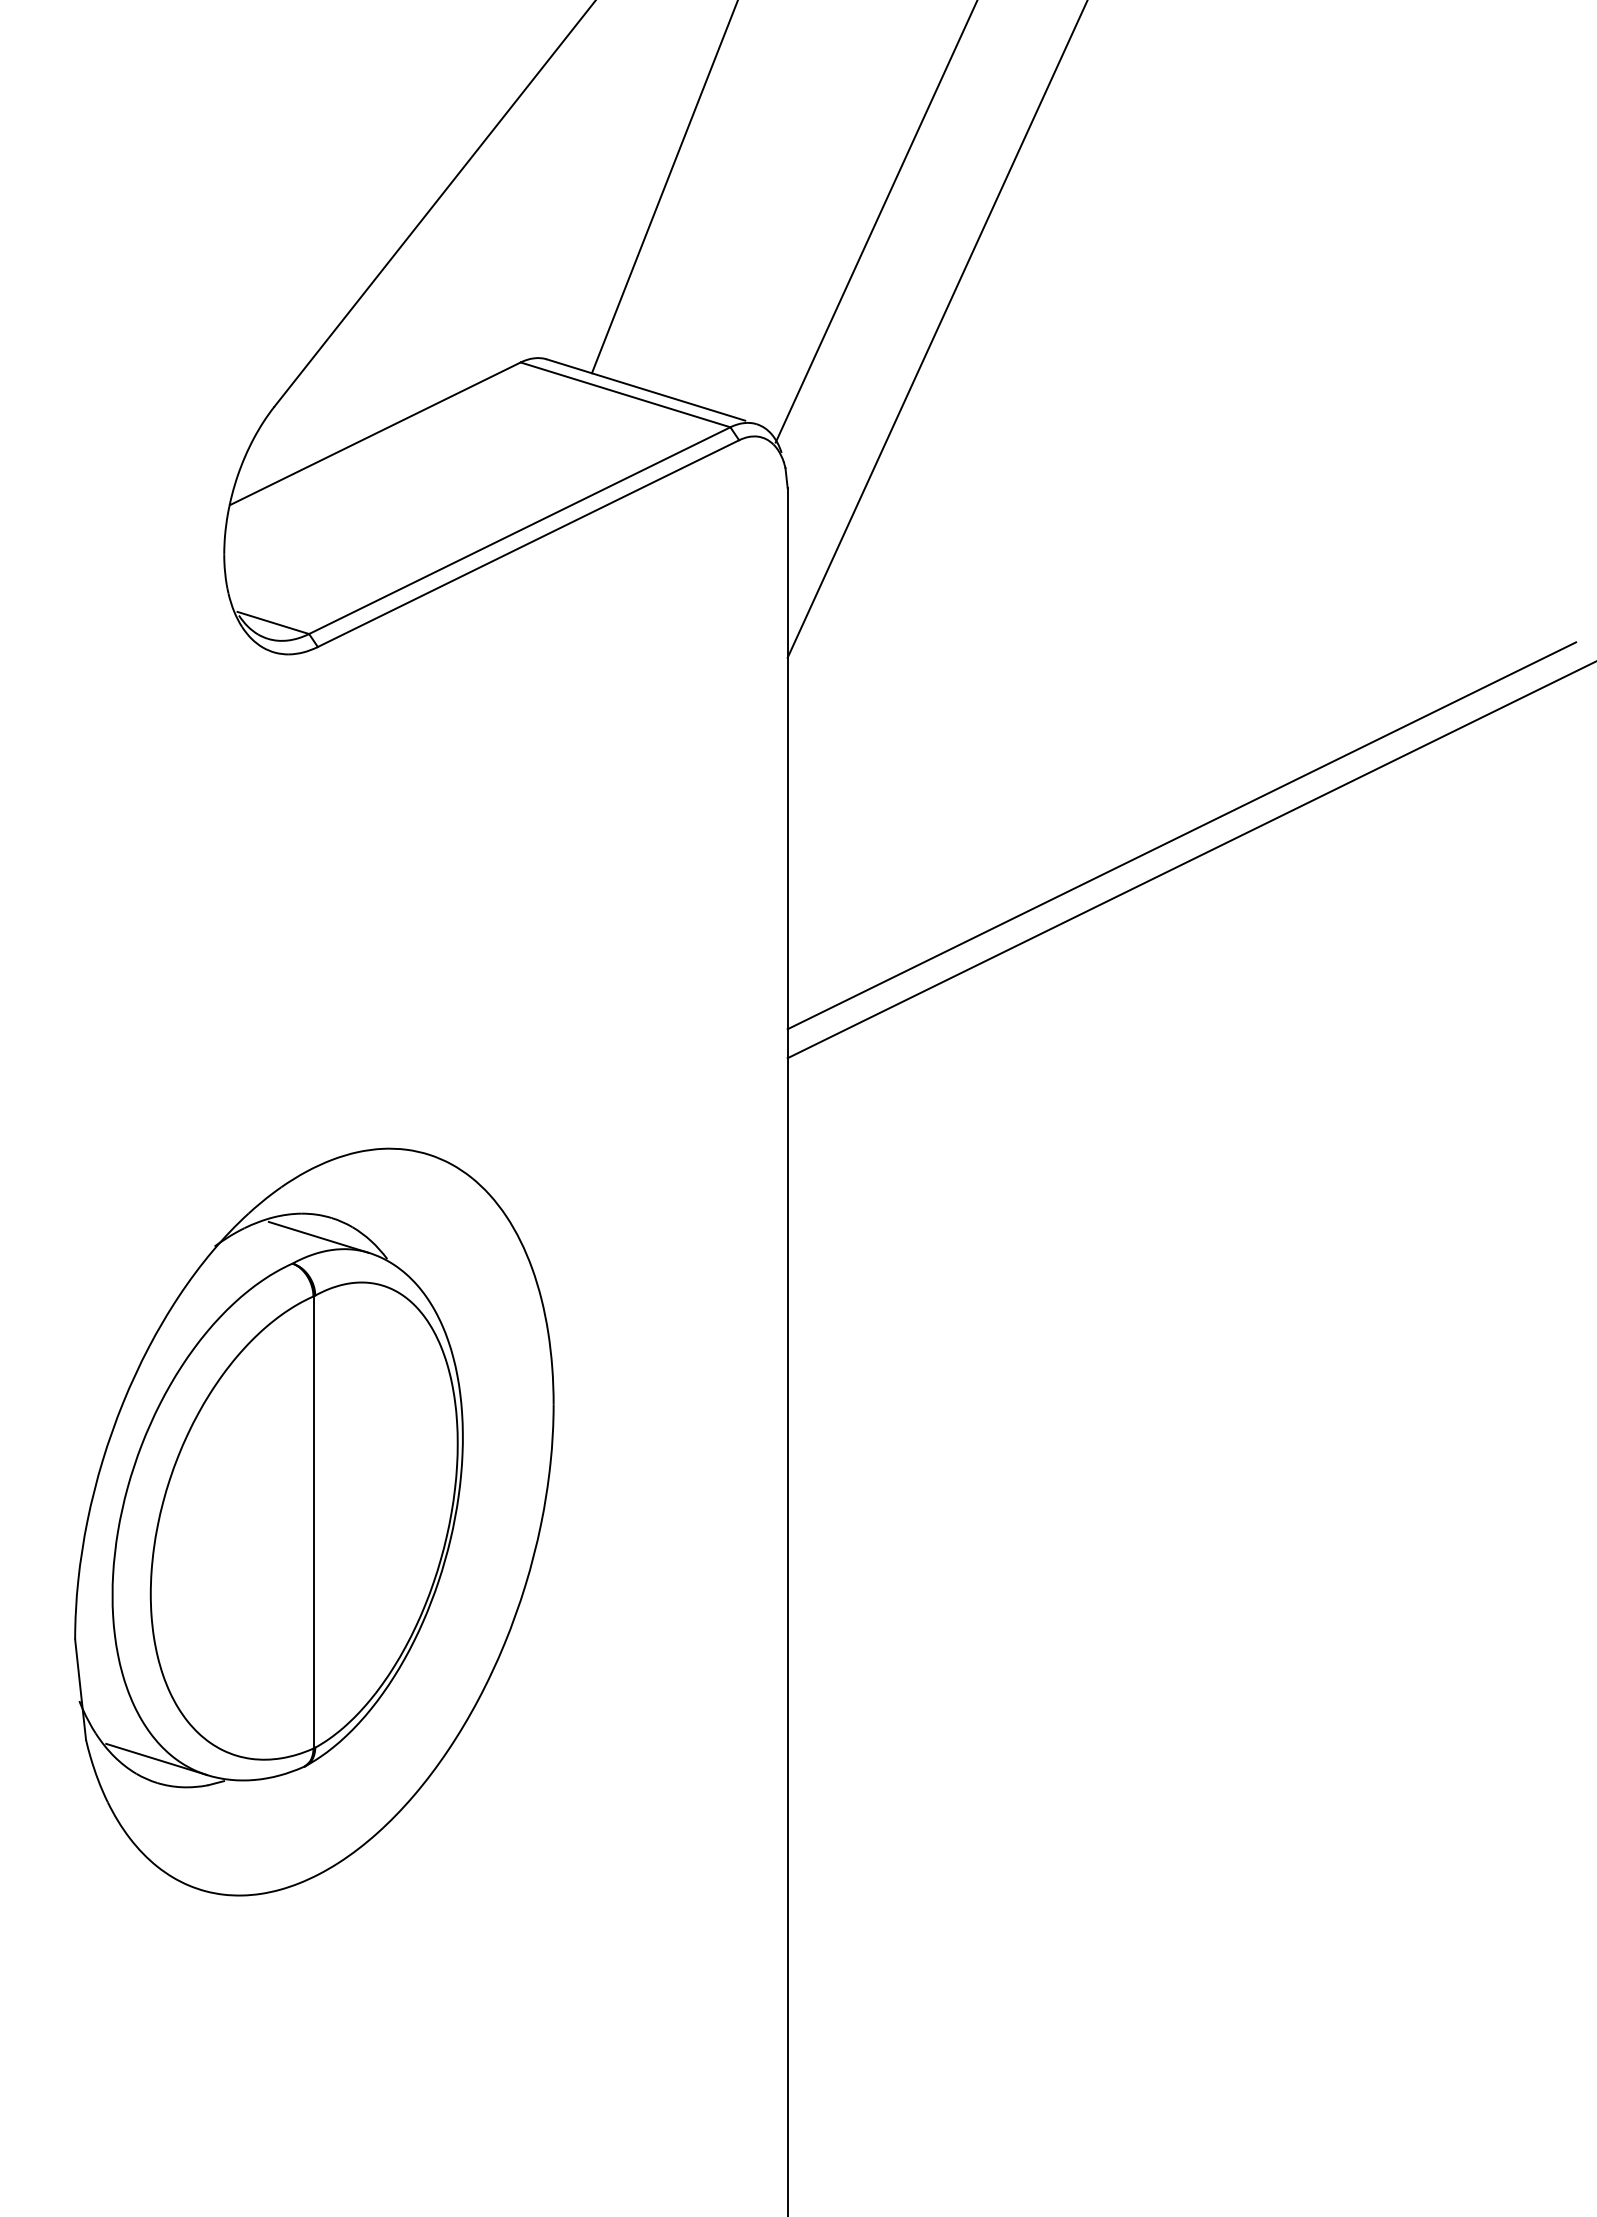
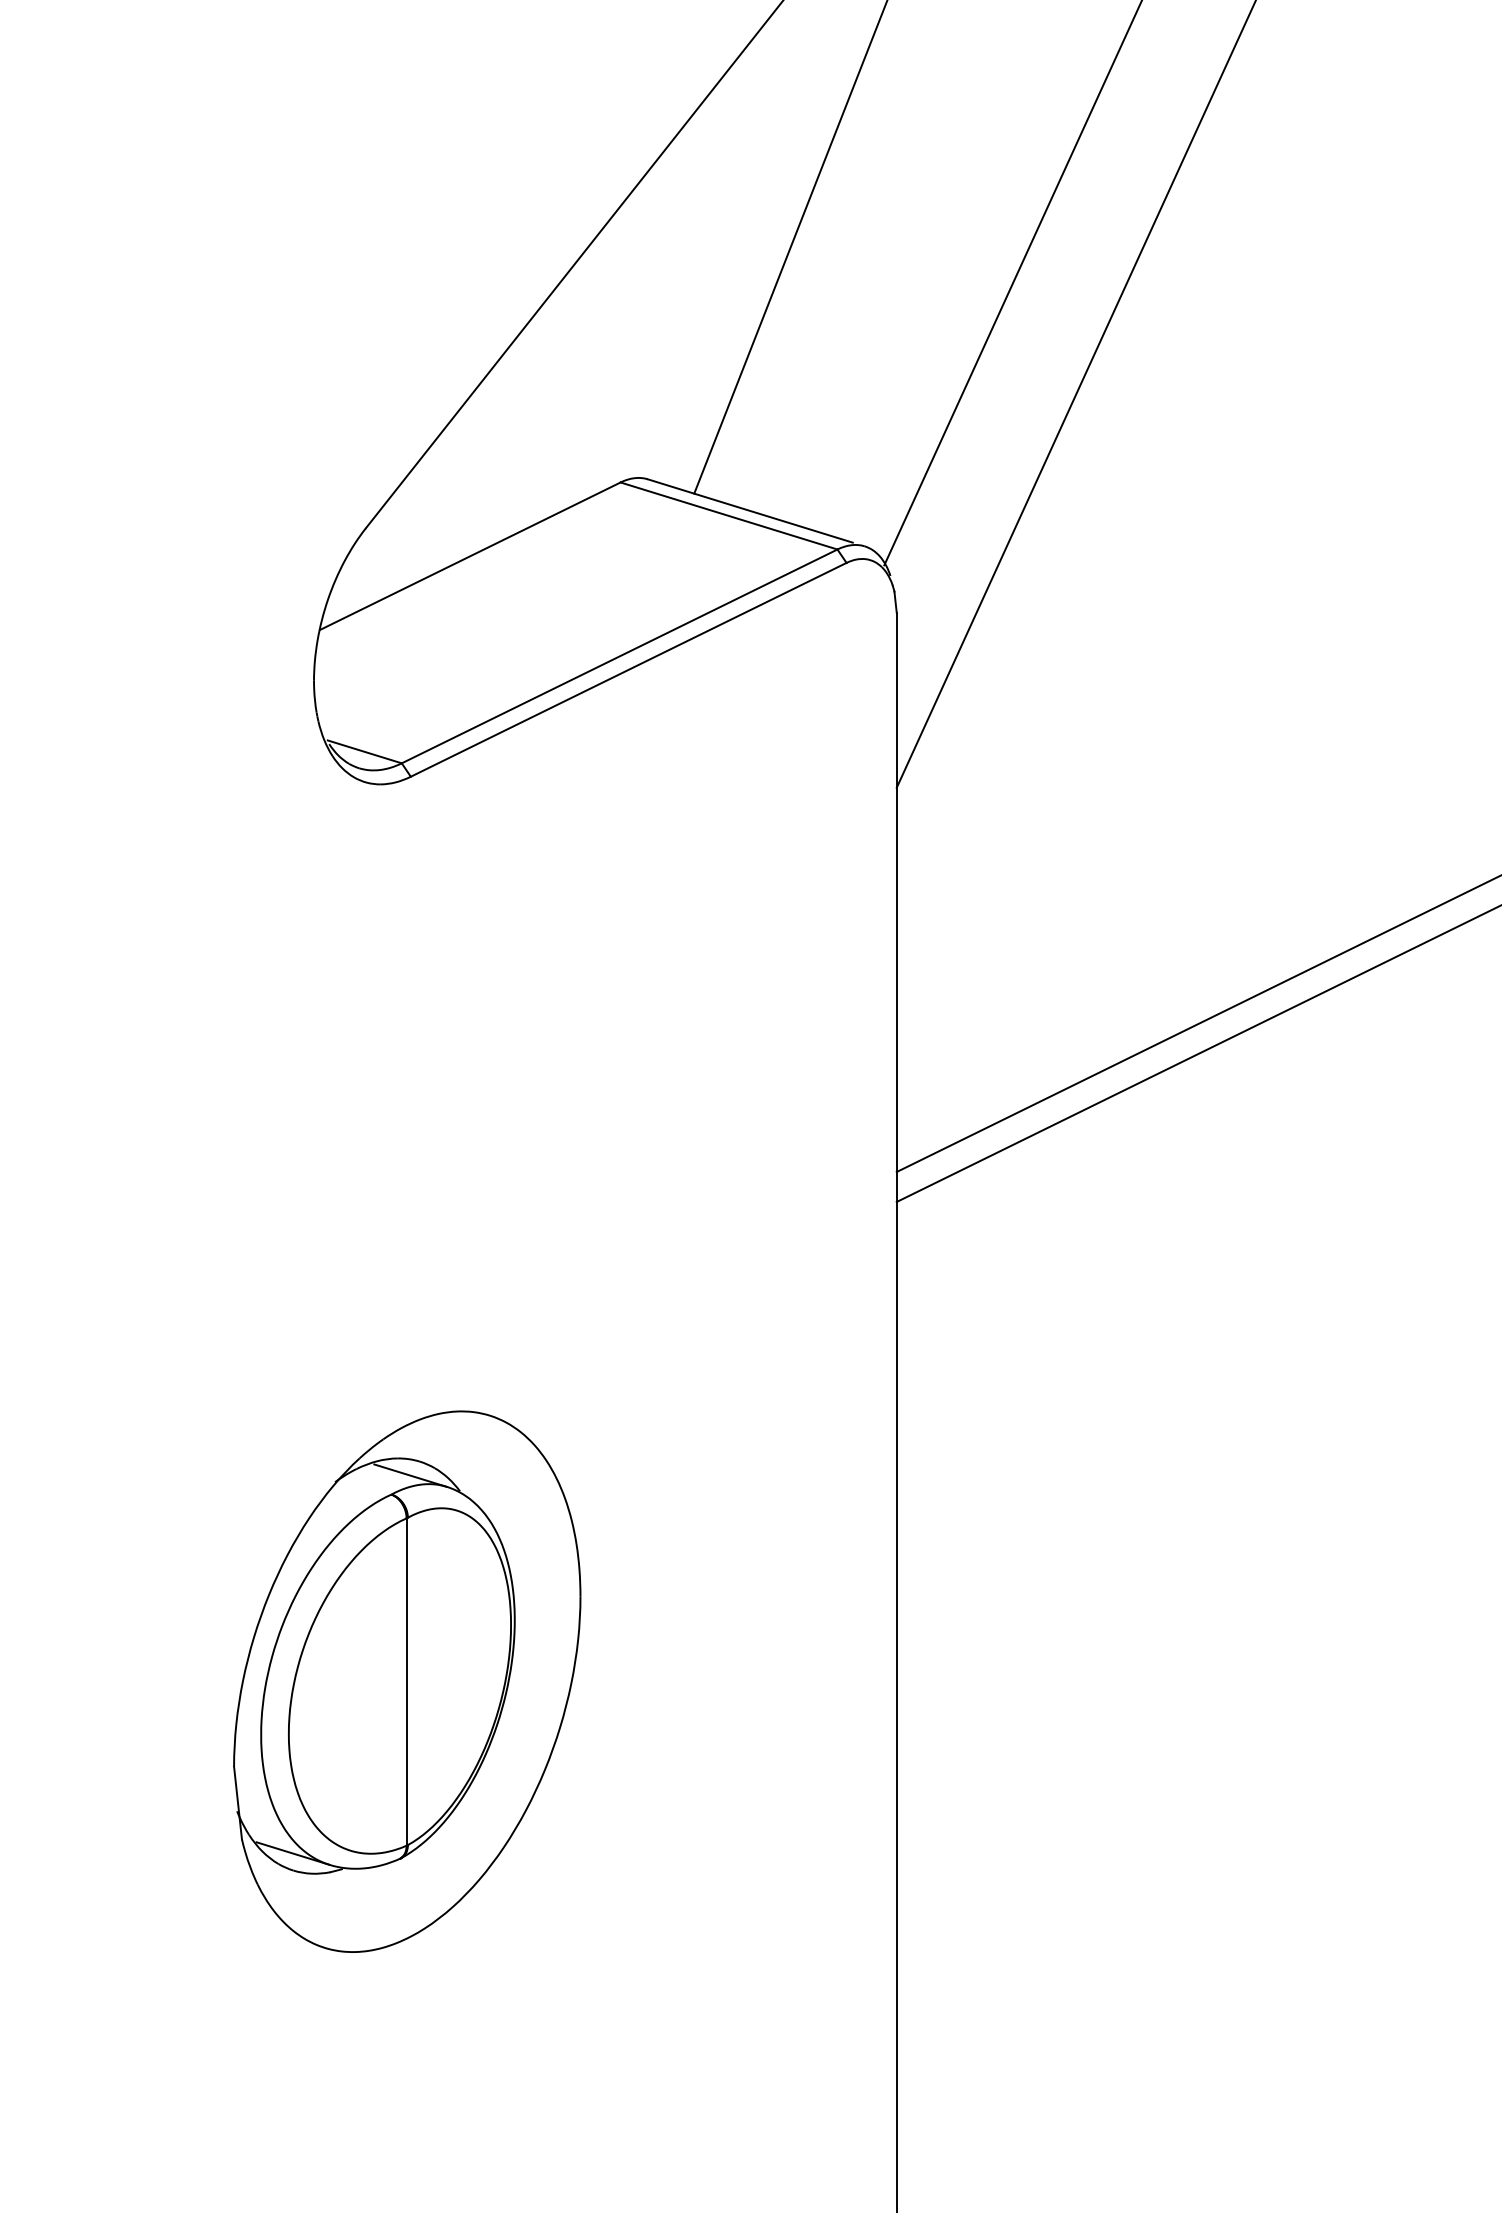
part: (314, 1521) -> (407, 1681), size x0.7

